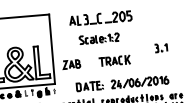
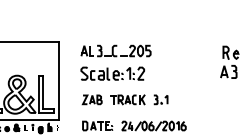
part: (99, 38) -> (112, 73), size x1.43
part: (160, 47) -> (160, 99), moved
part: (70, 64) -> (91, 99), moved

